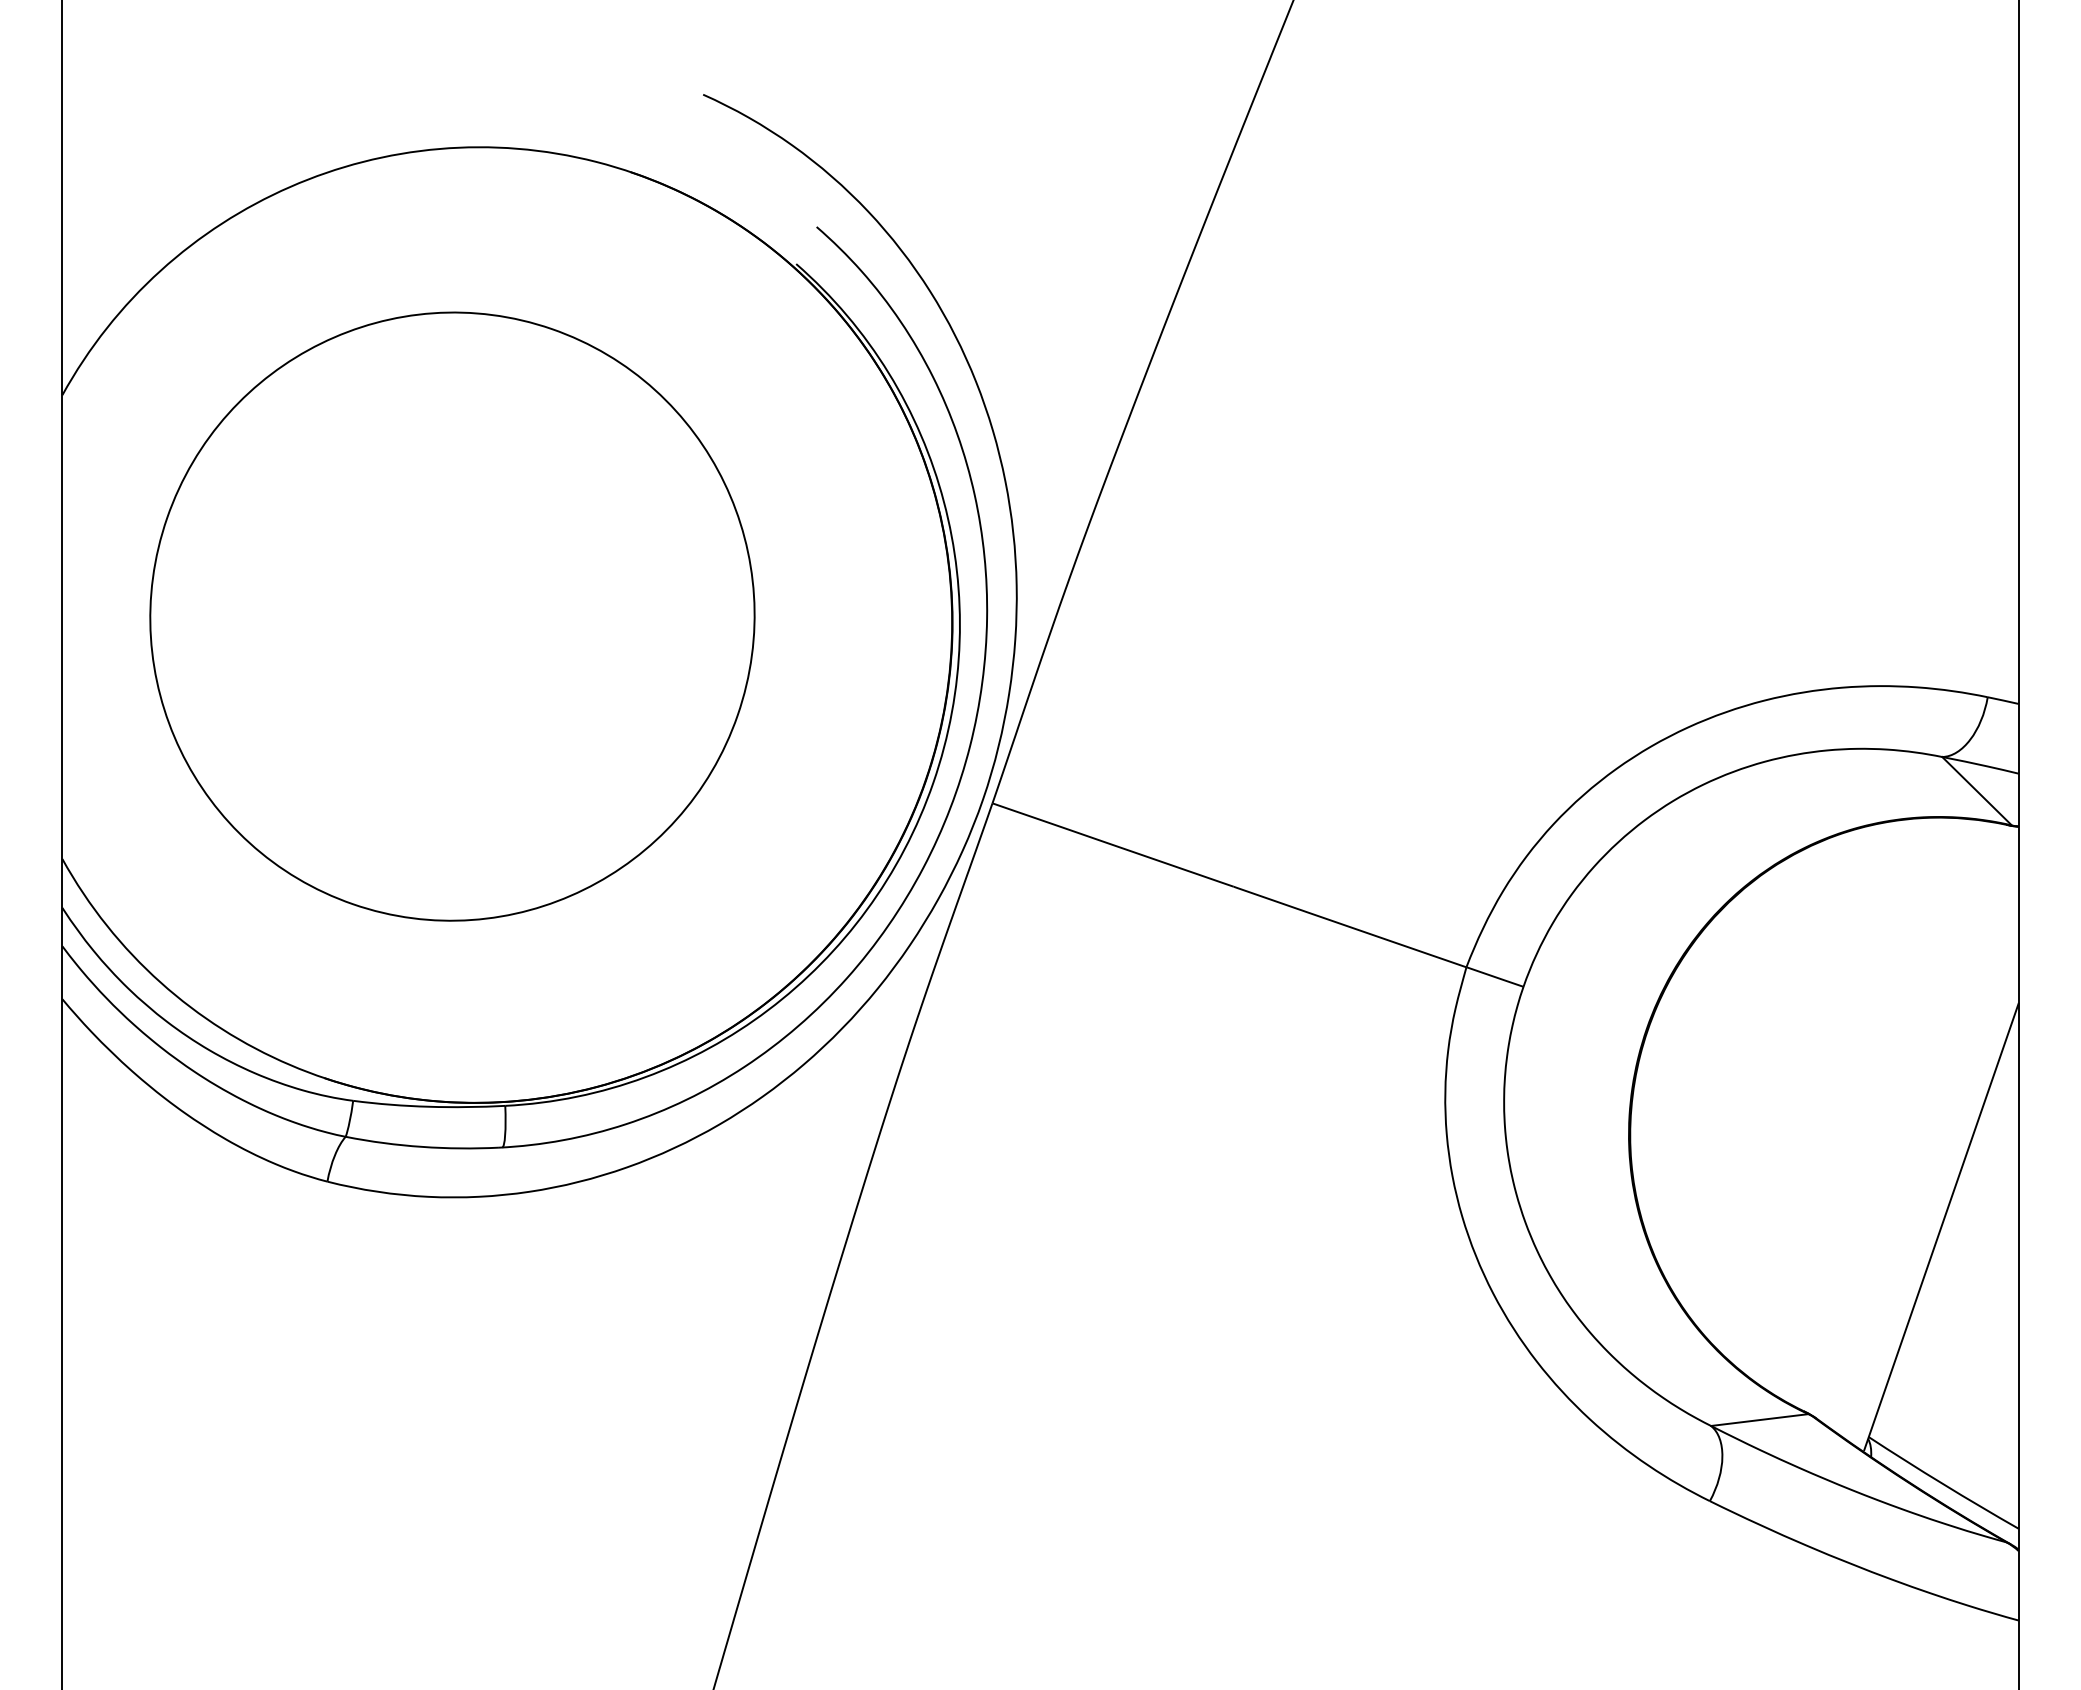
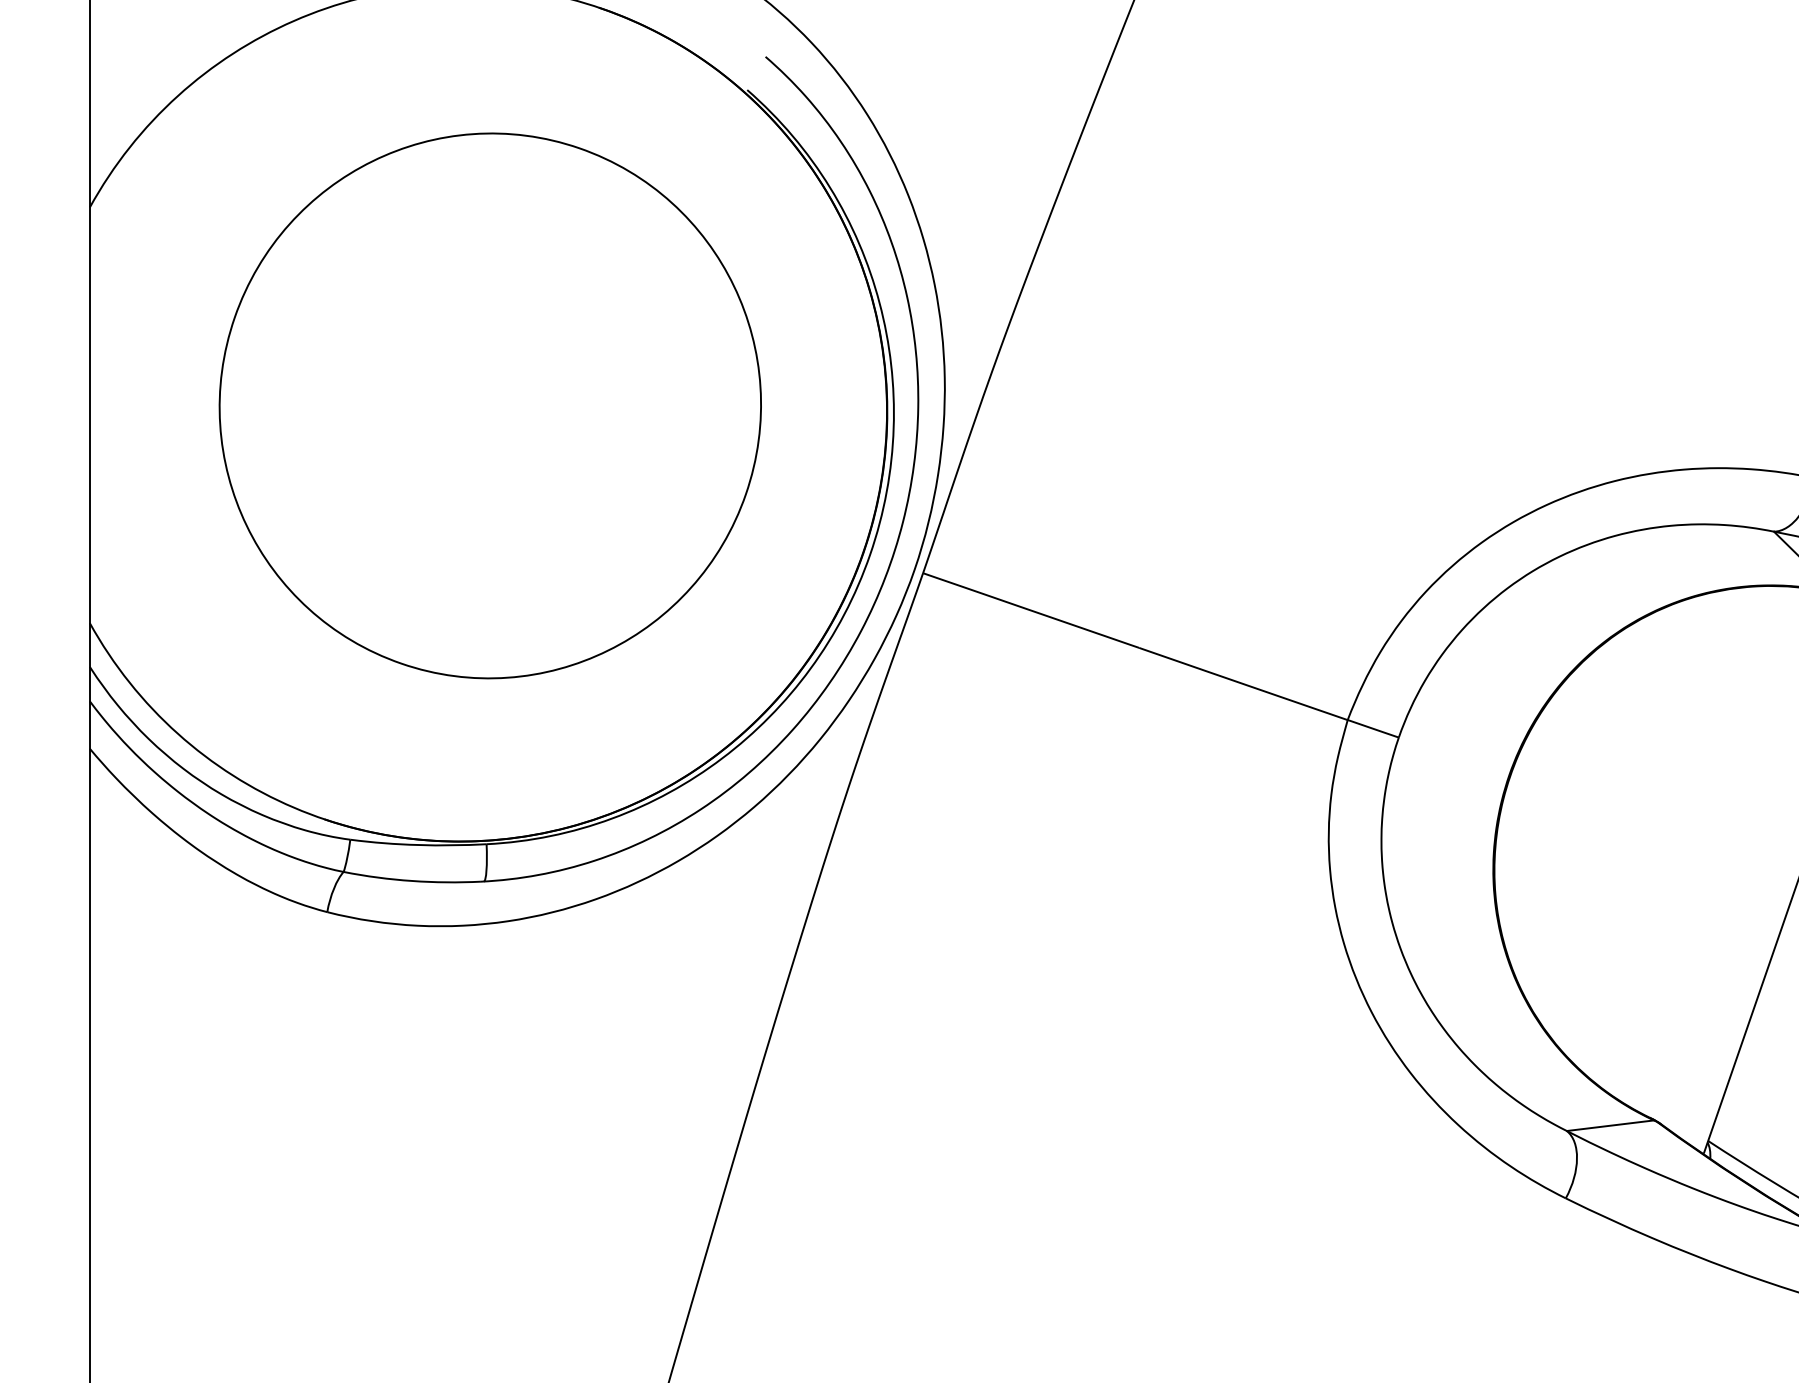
part: (452, 616) -> (490, 405), moved

